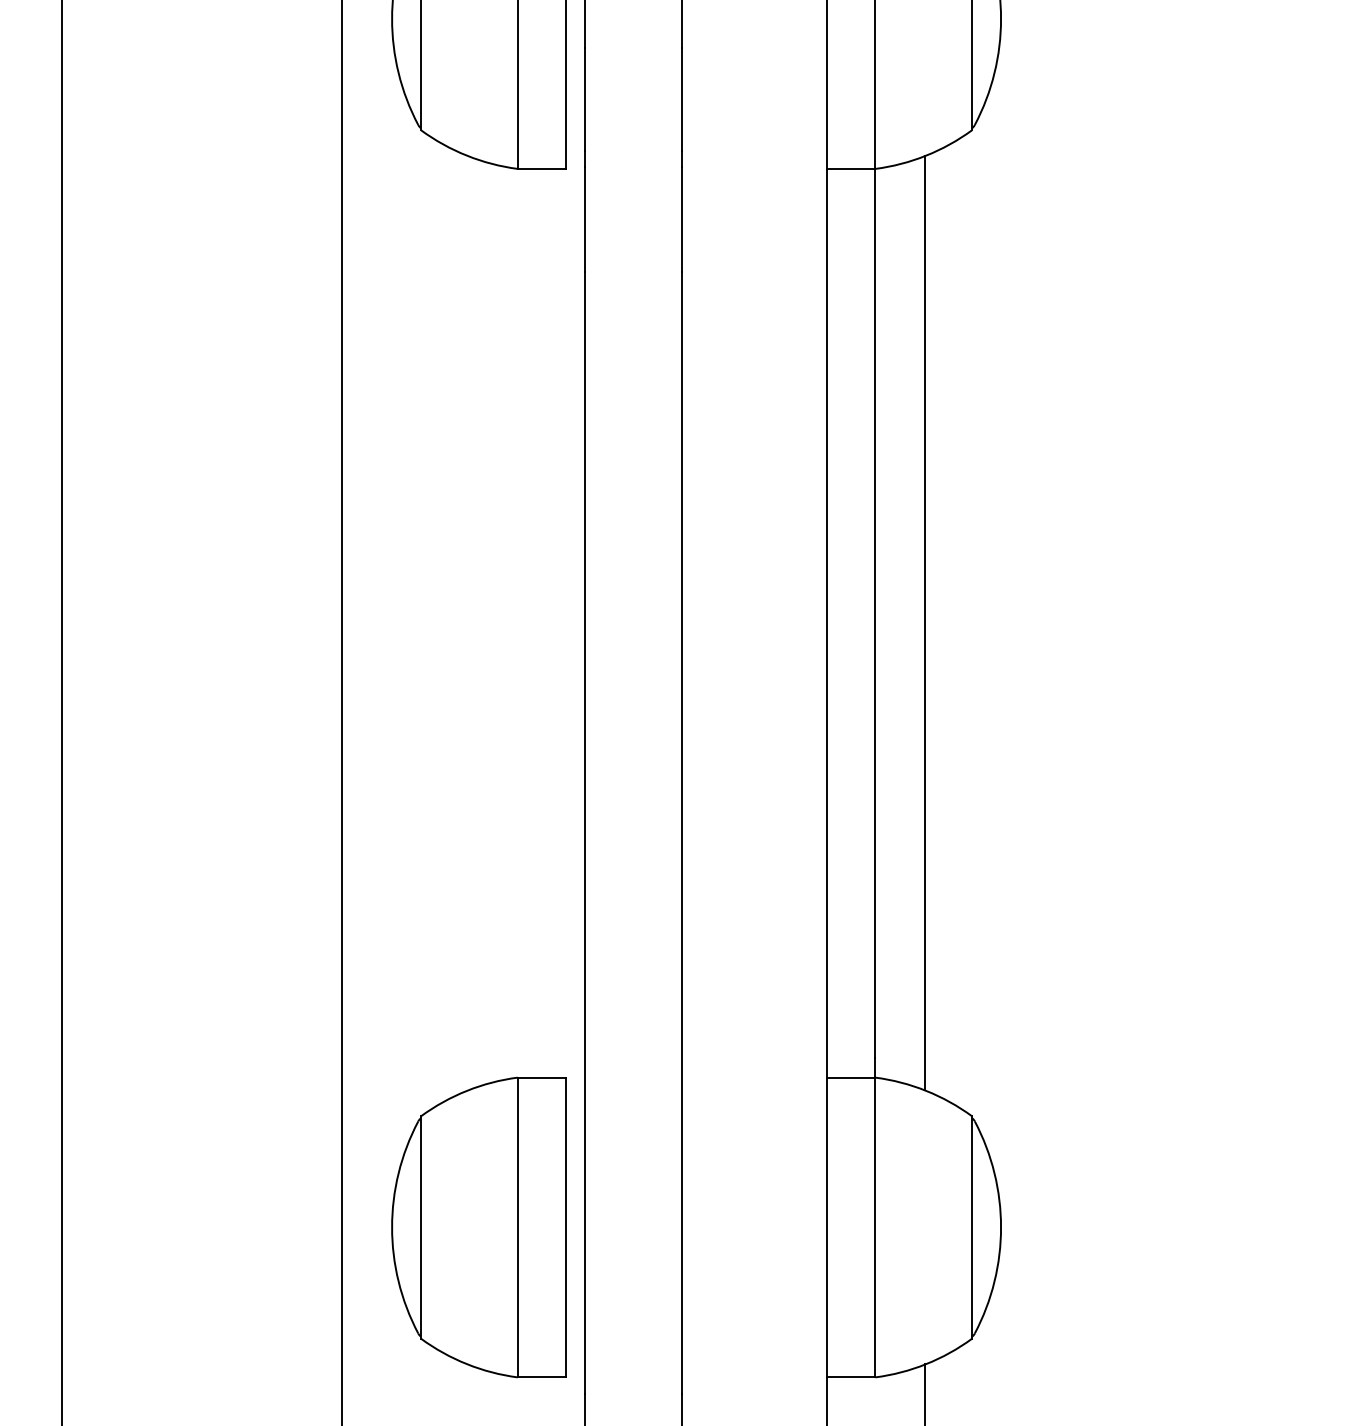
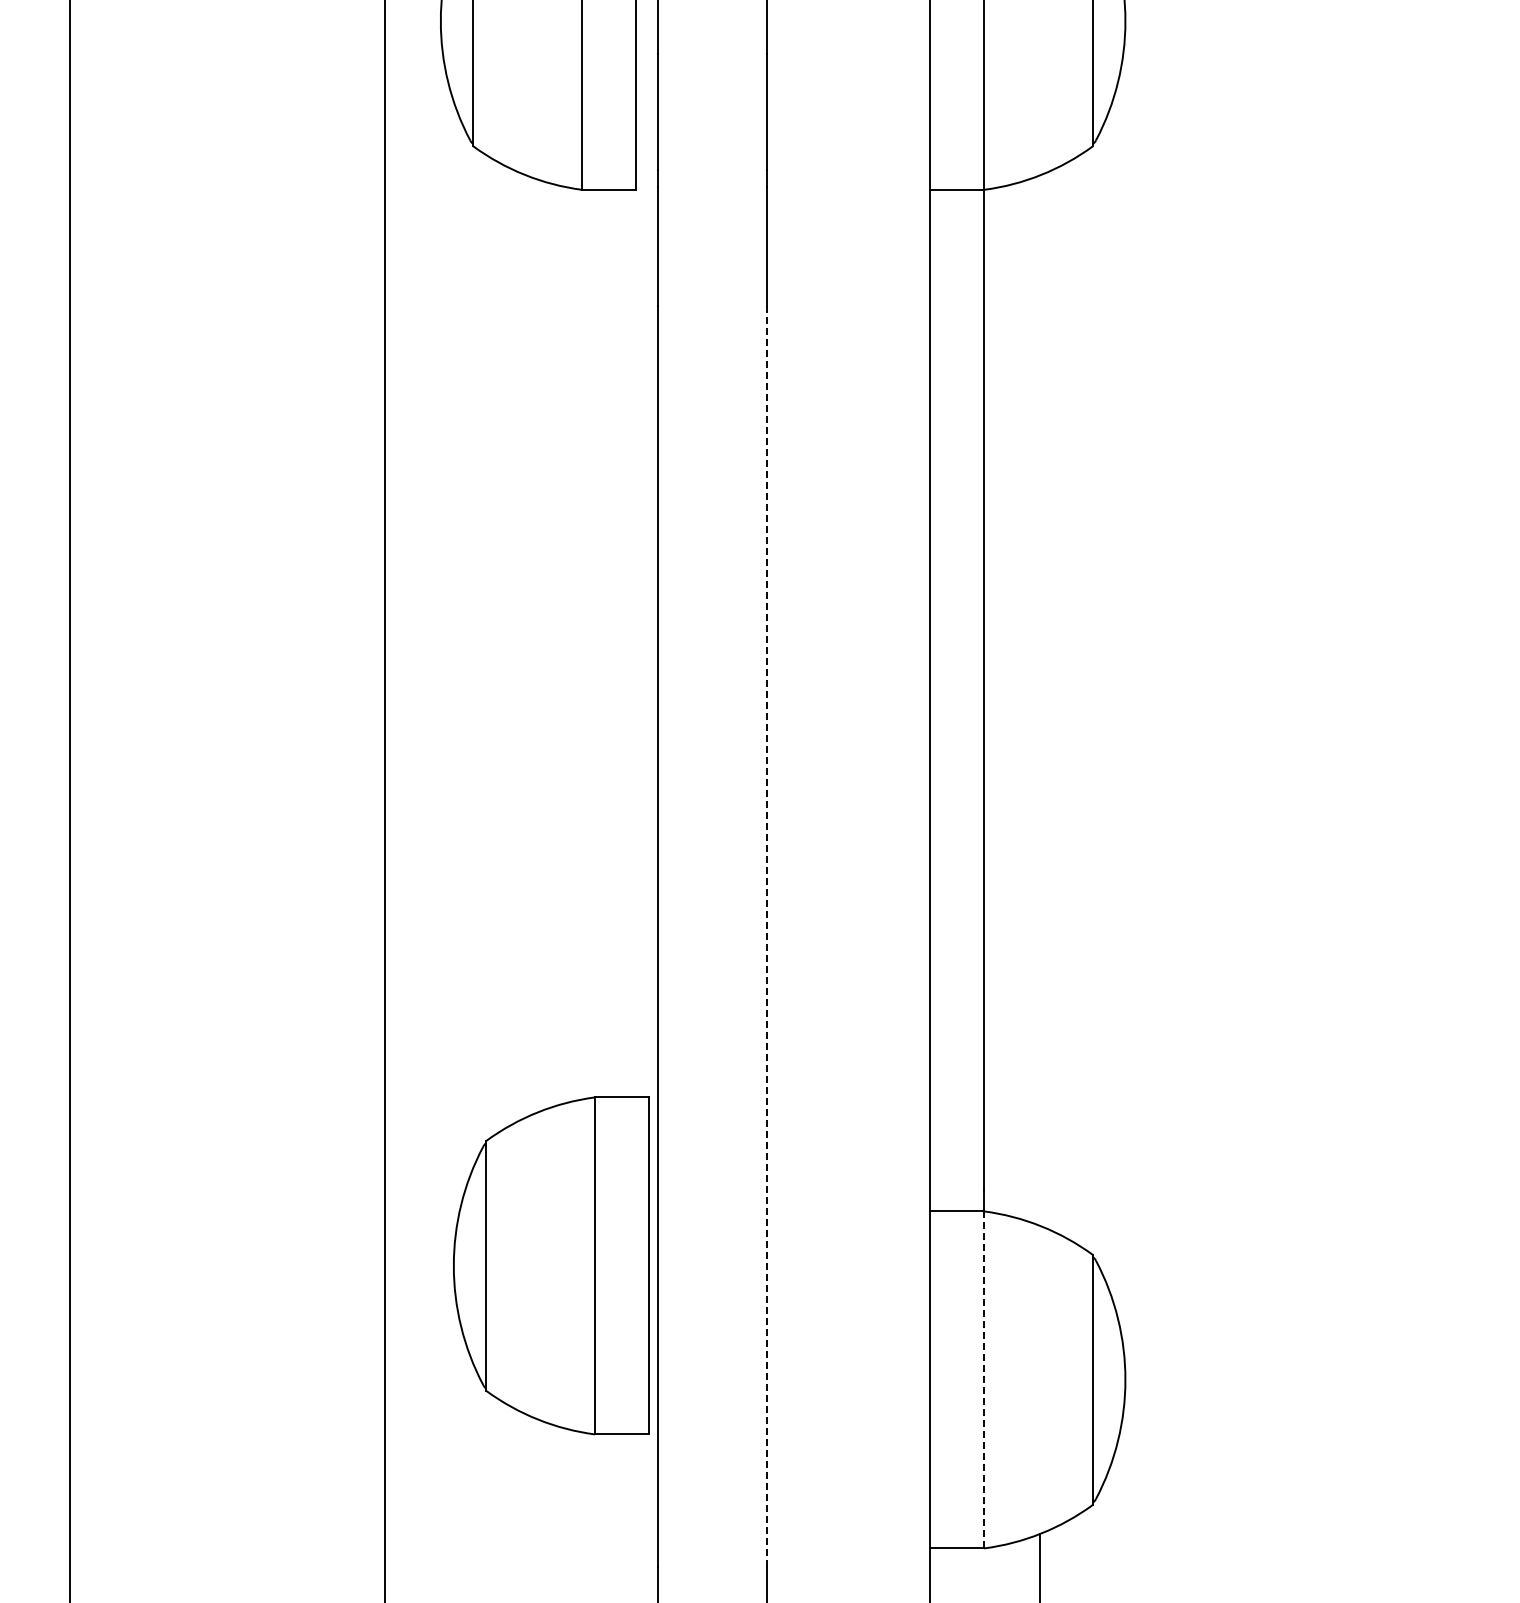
line: (925, 623) -> (1040, 700), removed
line: (681, 833) -> (766, 936), solid -> dashed
part: (478, 1227) -> (551, 1265), moved
line: (875, 1227) -> (984, 1379), solid -> dashed

